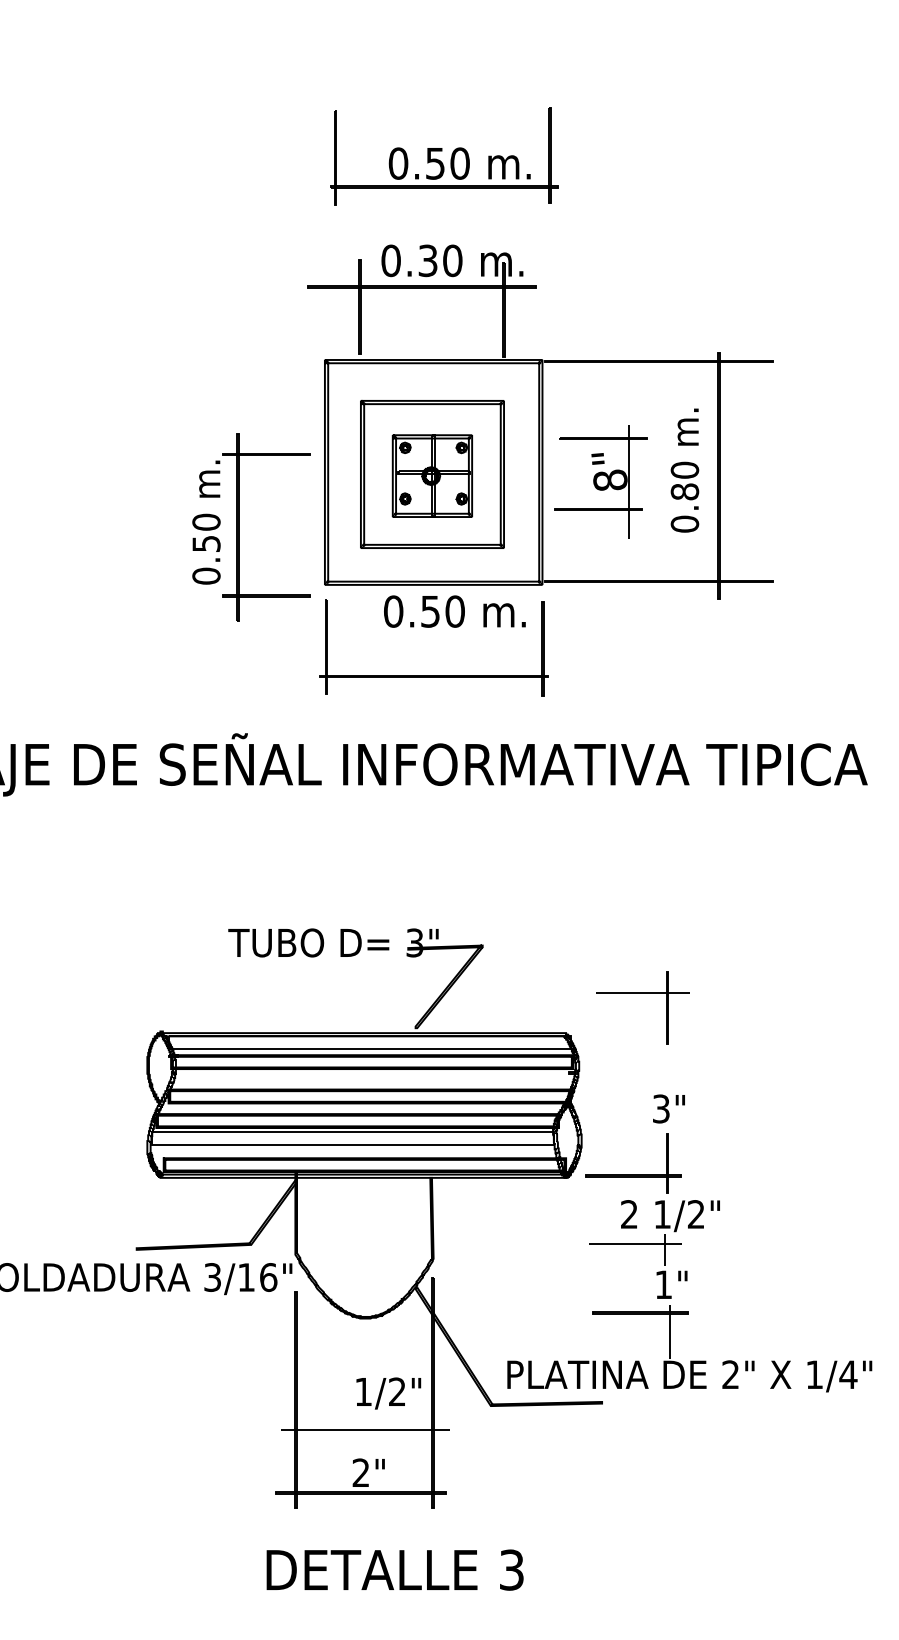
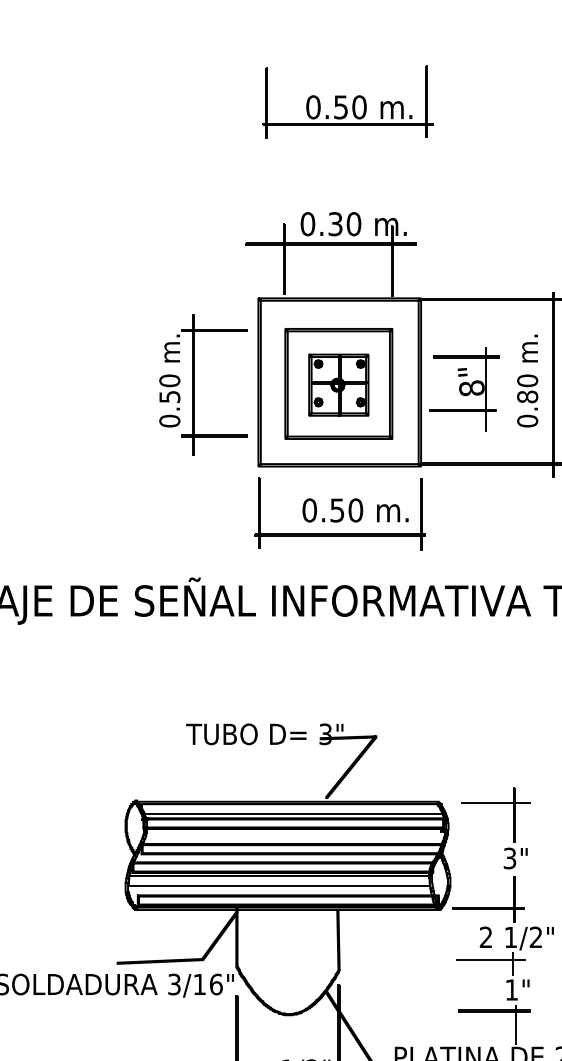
part: (444, 156) -> (347, 102), moved
part: (239, 527) -> (194, 384), moved
text: (454, 611) -> (355, 510), moved
part: (642, 993) -> (495, 803), moved

